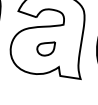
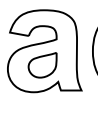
part: (45, 48) -> (42, 65), size x1.67

